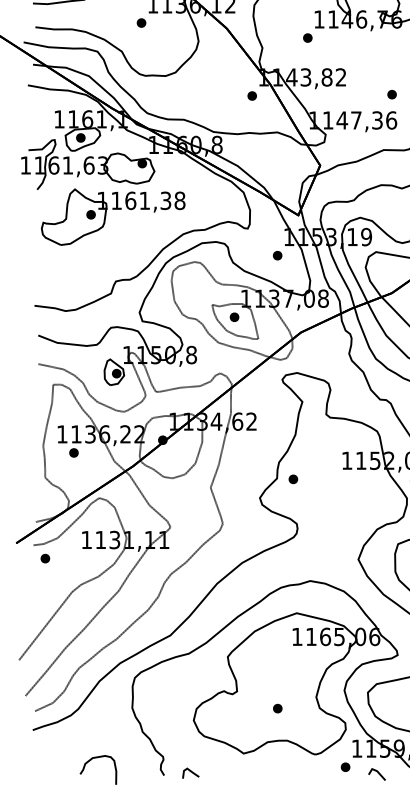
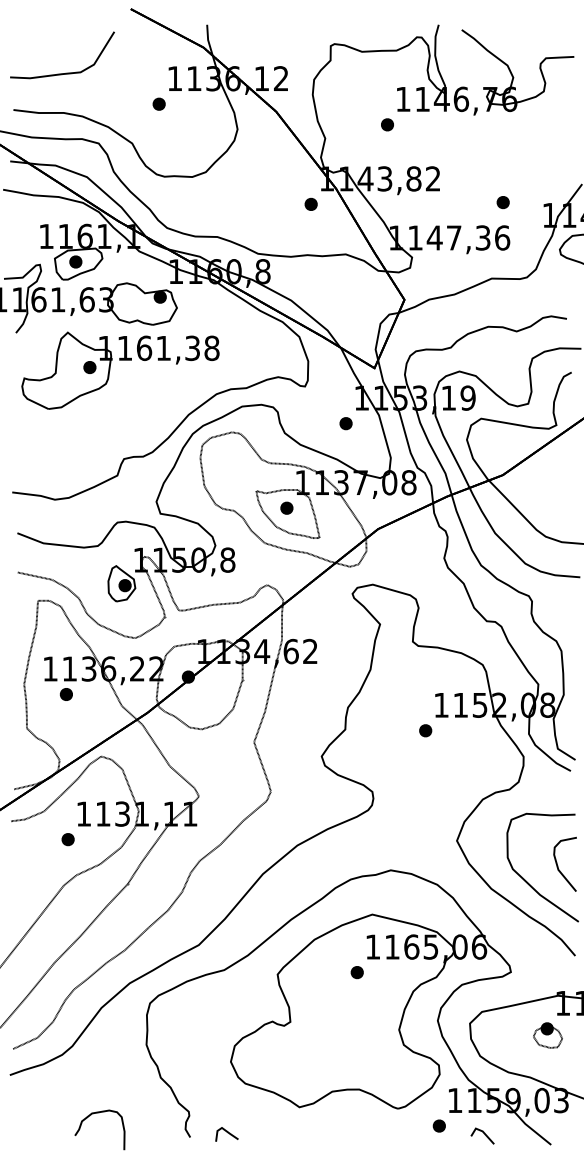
part: (293, 479) -> (425, 730), moved
part: (44, 558) -> (67, 839), moved
part: (277, 708) -> (356, 972), moved

